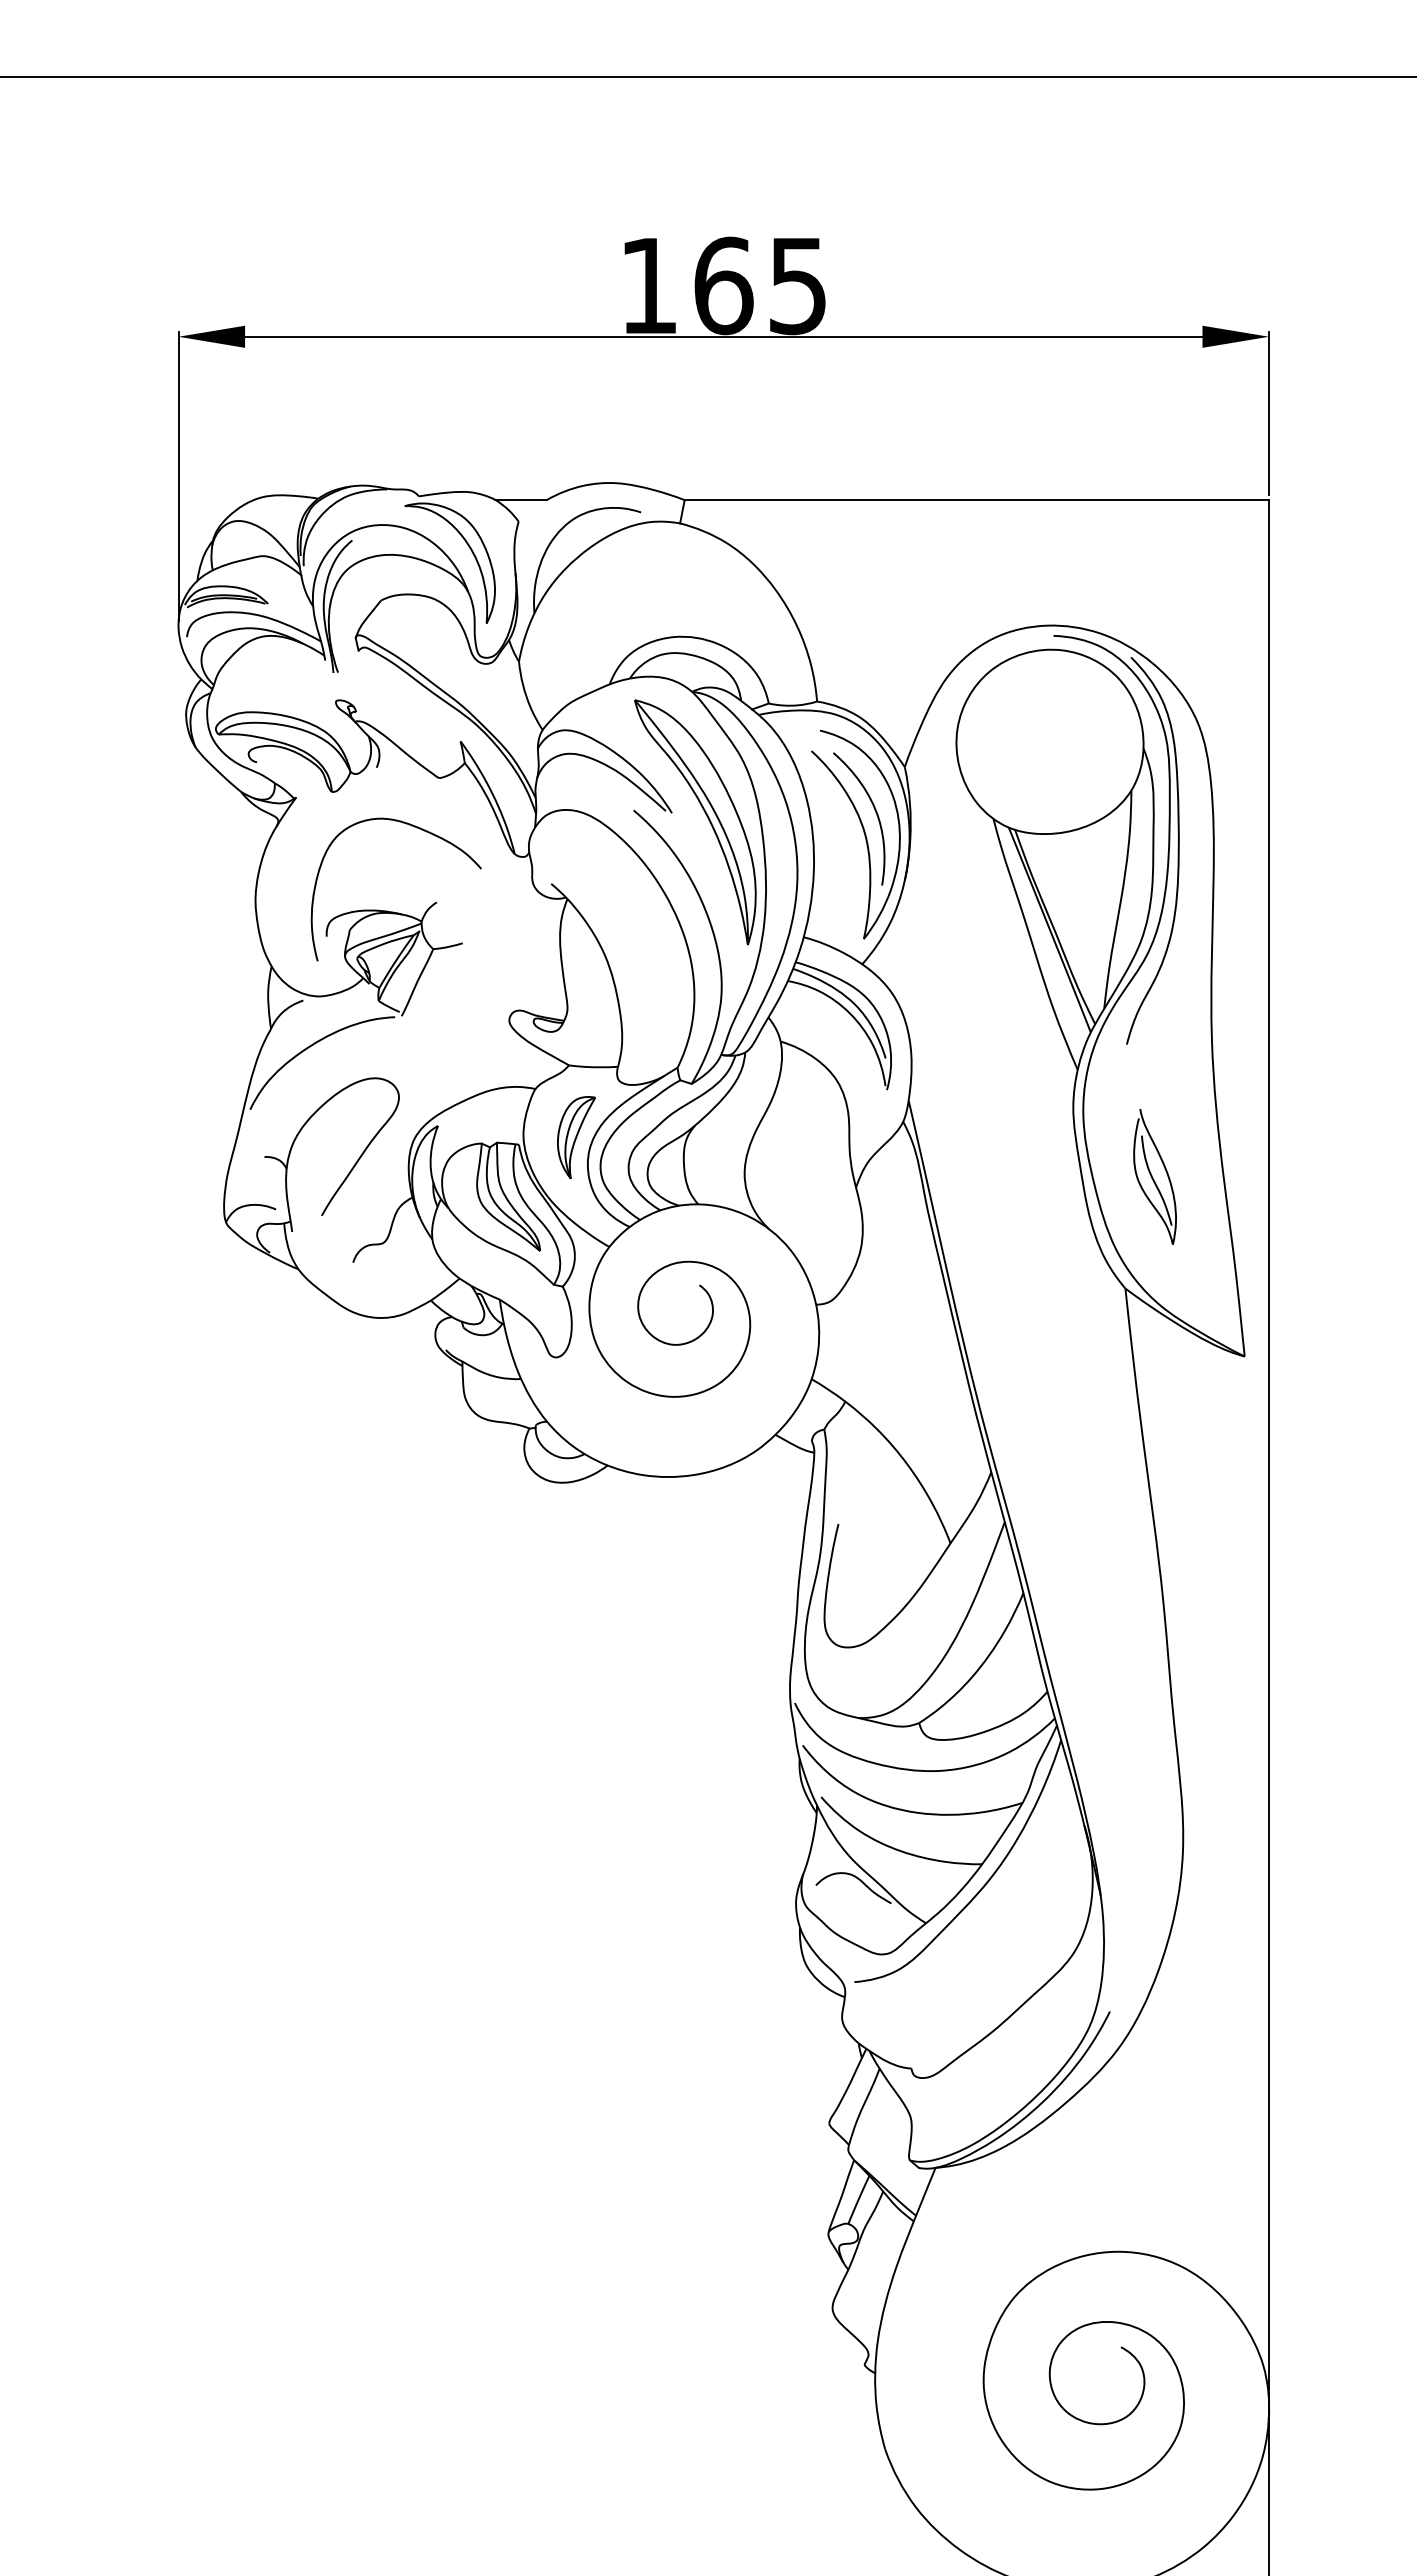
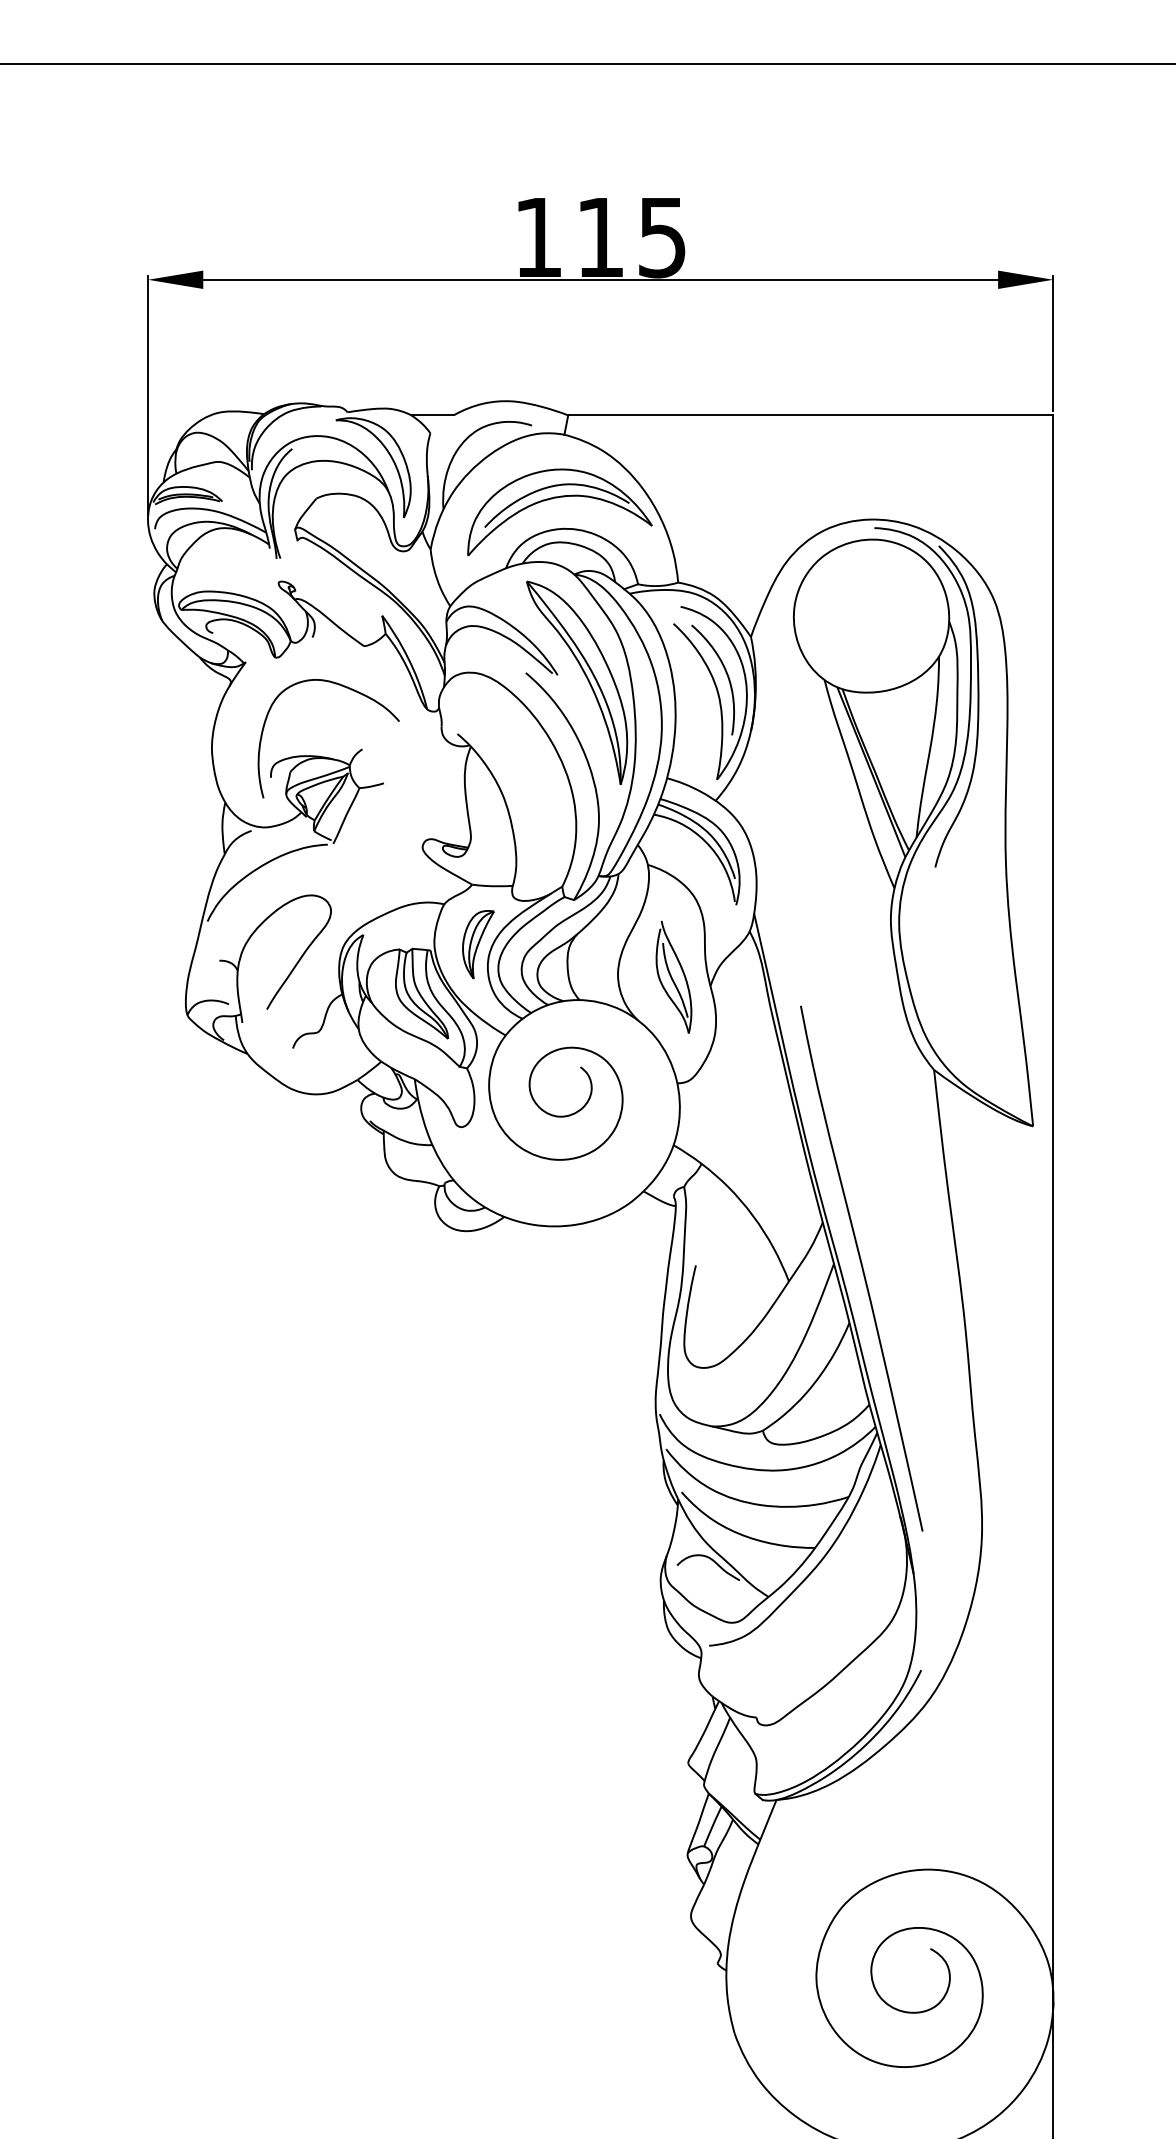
text: (723, 285) -> (600, 237), 165 -> 115
part: (674, 599) -> (559, 497), added
part: (1154, 1176) -> (673, 976), moved
curve: (1038, 1527) -> (861, 1268), added

